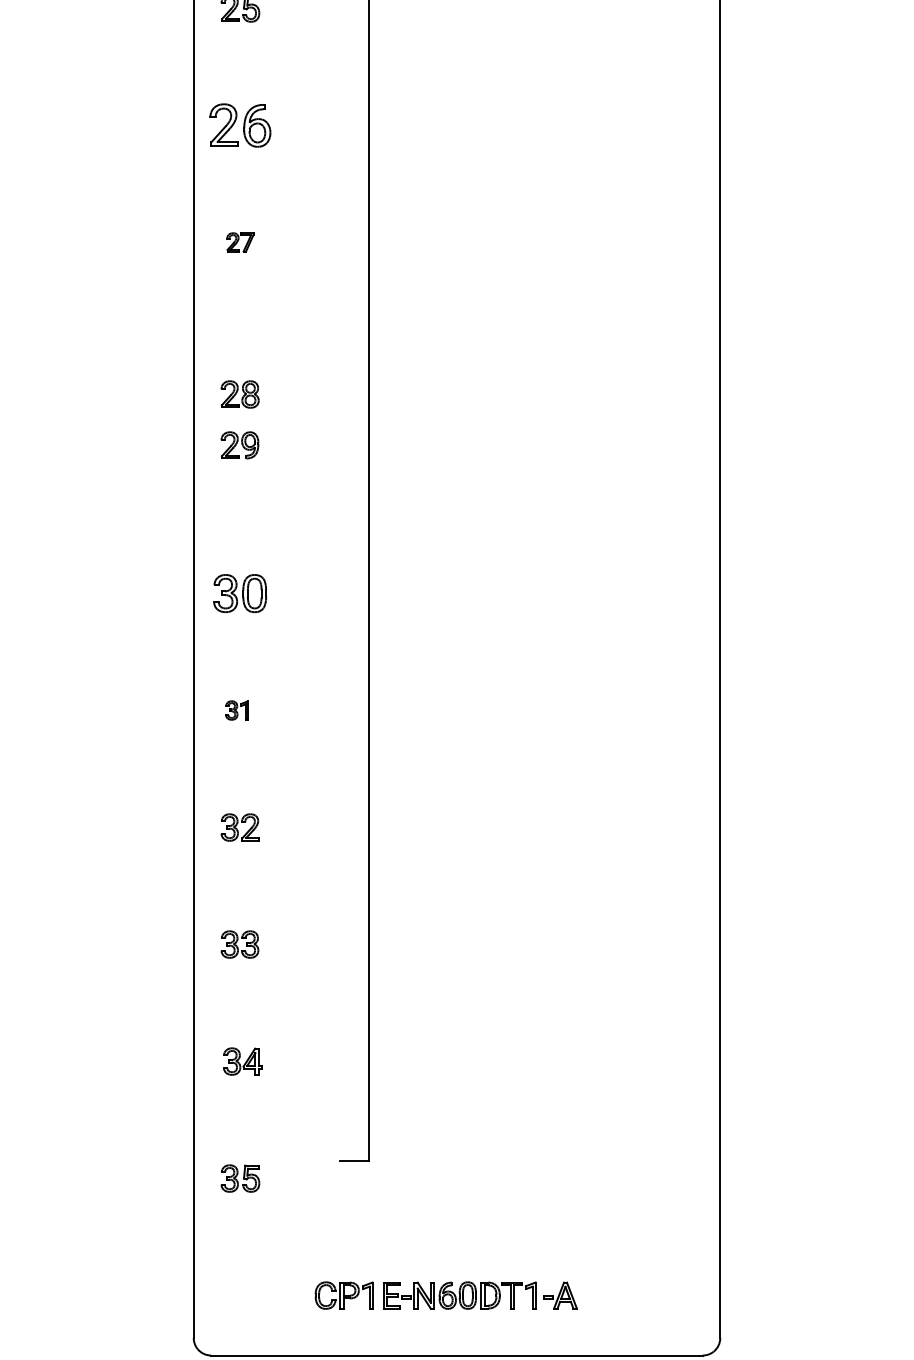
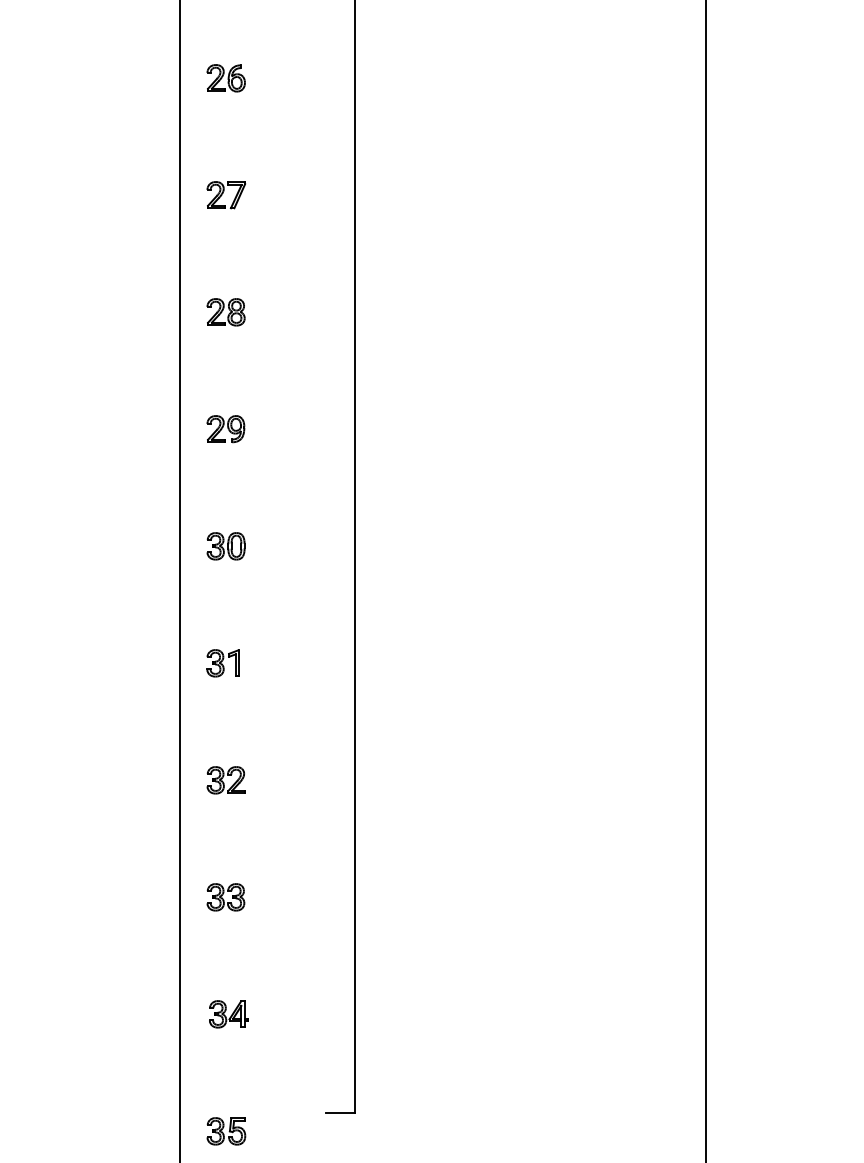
part: (239, 125) -> (225, 78), size x0.62
part: (240, 242) -> (226, 195), size x1.43
part: (239, 394) -> (225, 312), moved
part: (239, 445) -> (225, 429), moved
part: (239, 593) -> (225, 546), size x0.71
part: (236, 710) -> (222, 663), size x1.43

